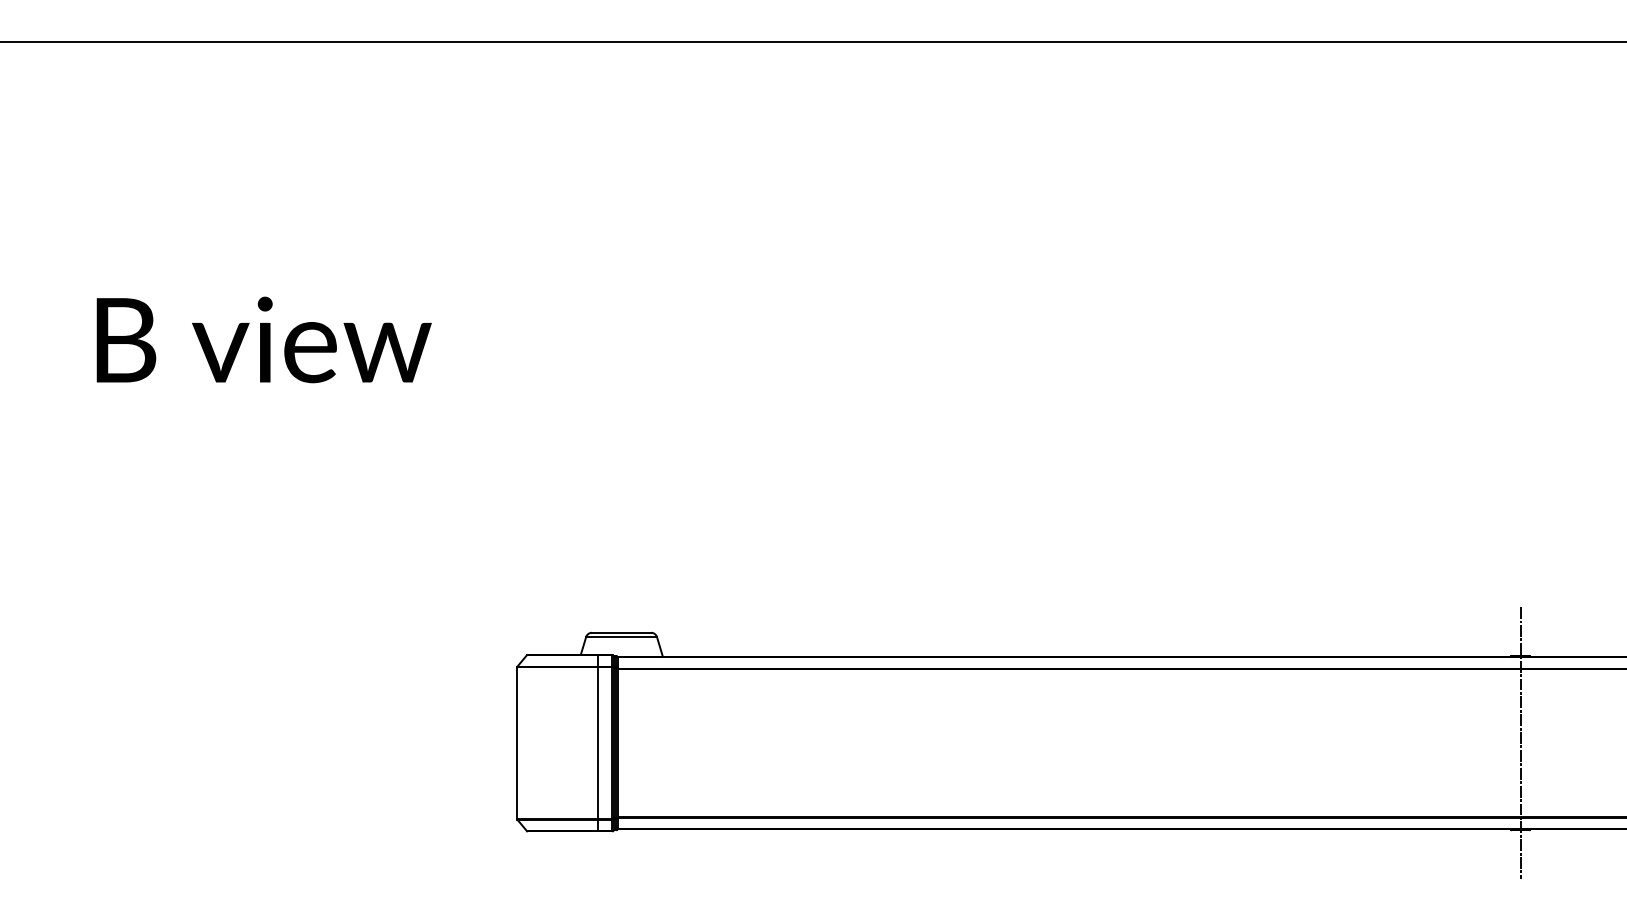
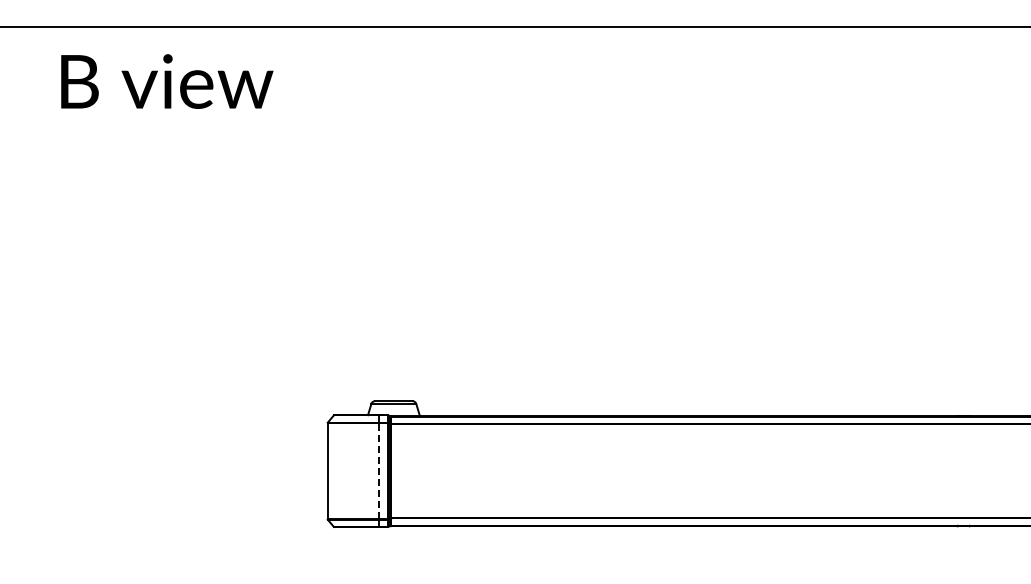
text: (264, 339) -> (167, 81), moved
line: (597, 742) -> (378, 470), solid -> dashed
line: (1520, 742) -> (963, 470), removed

